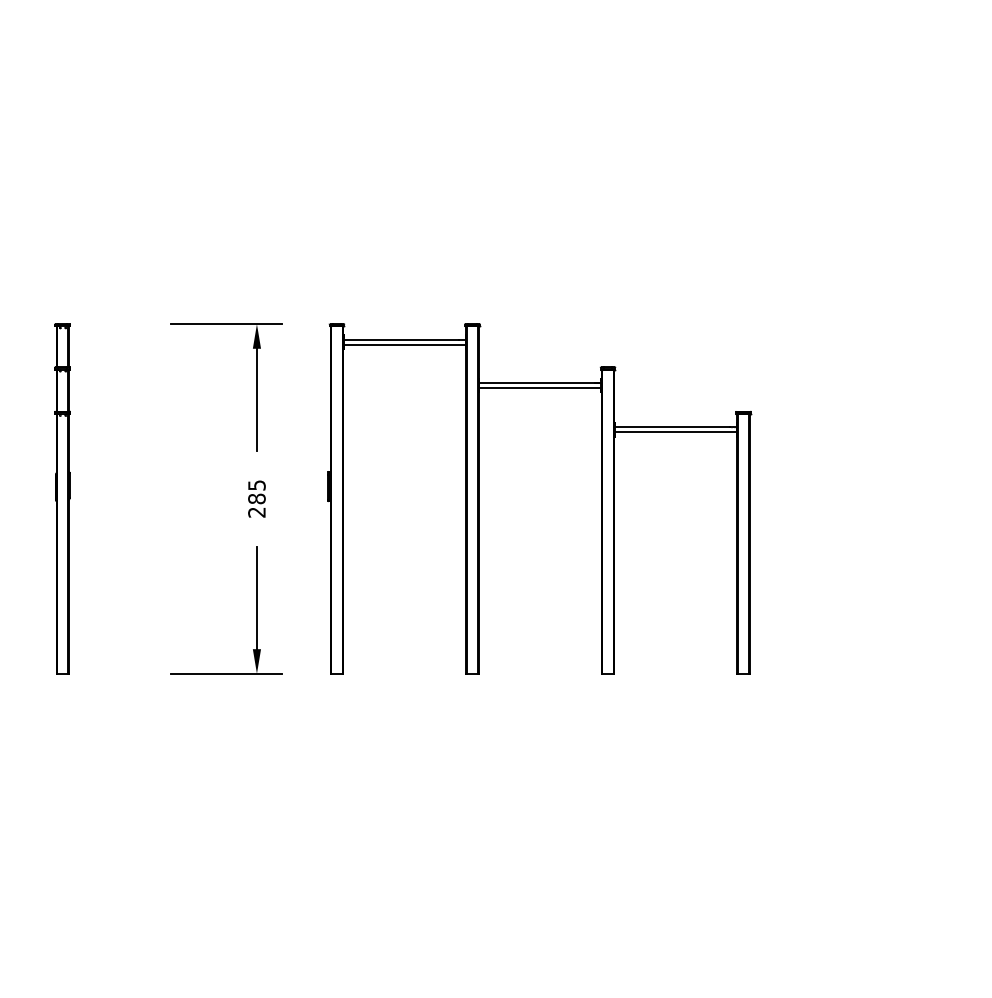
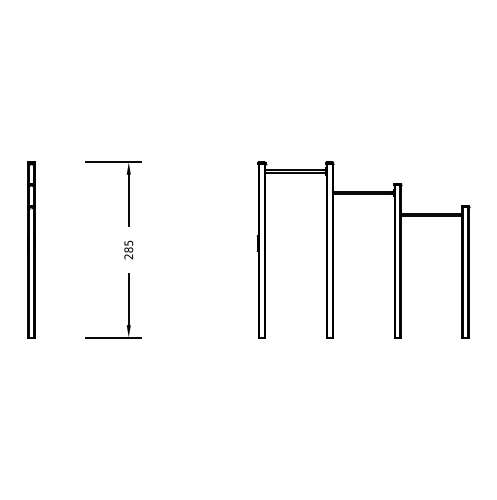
part: (480, 498) -> (333, 249), moved

